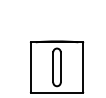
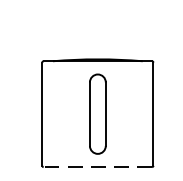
line: (57, 92) -> (98, 167), solid -> dashed

